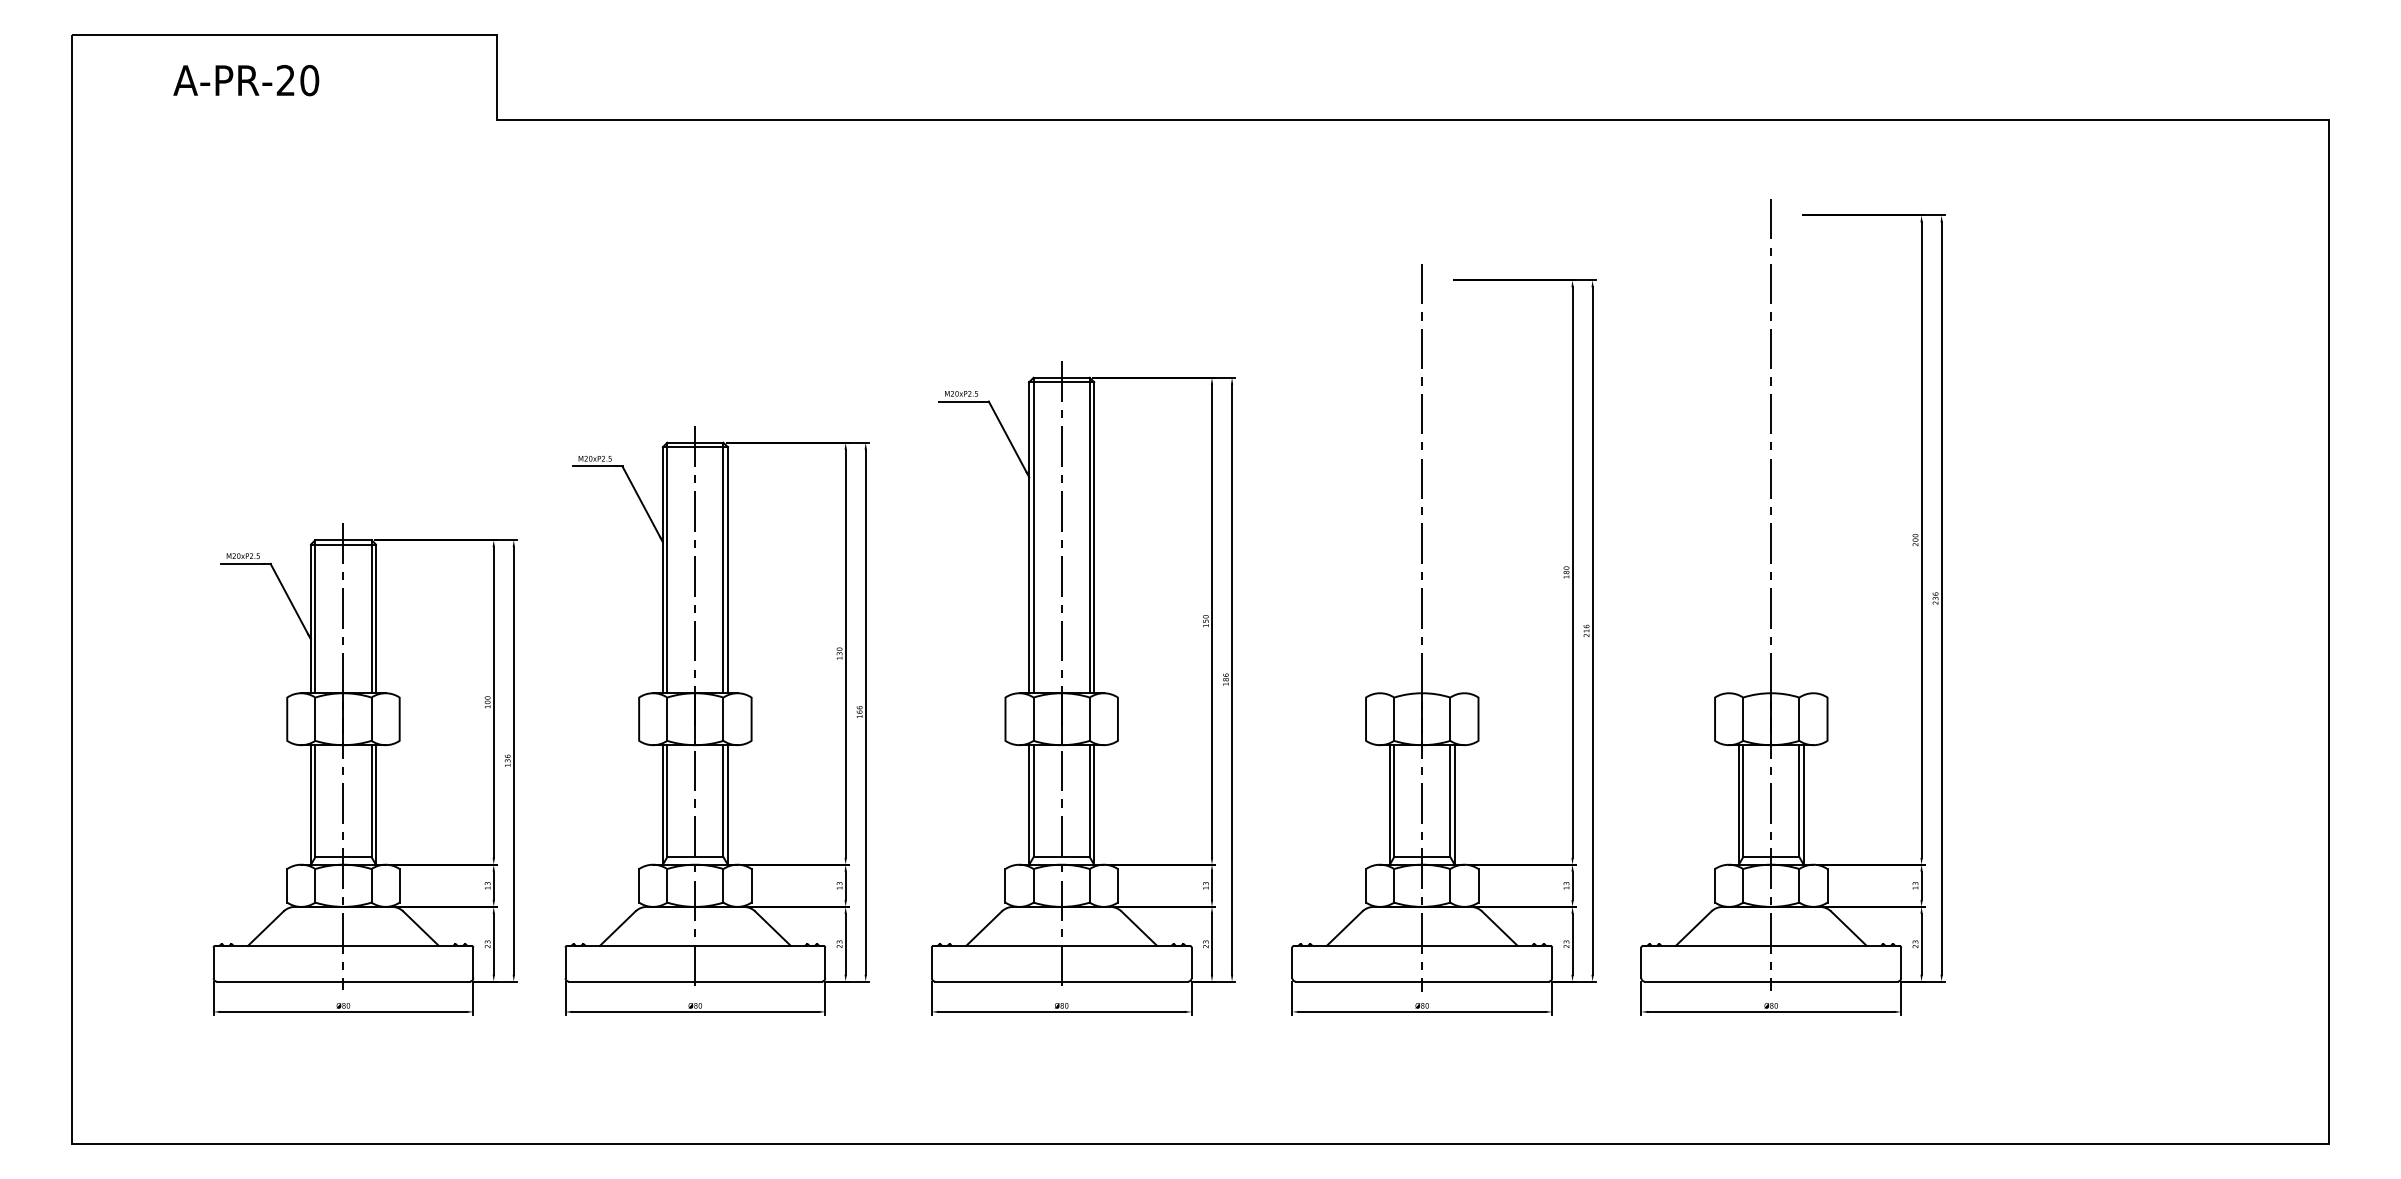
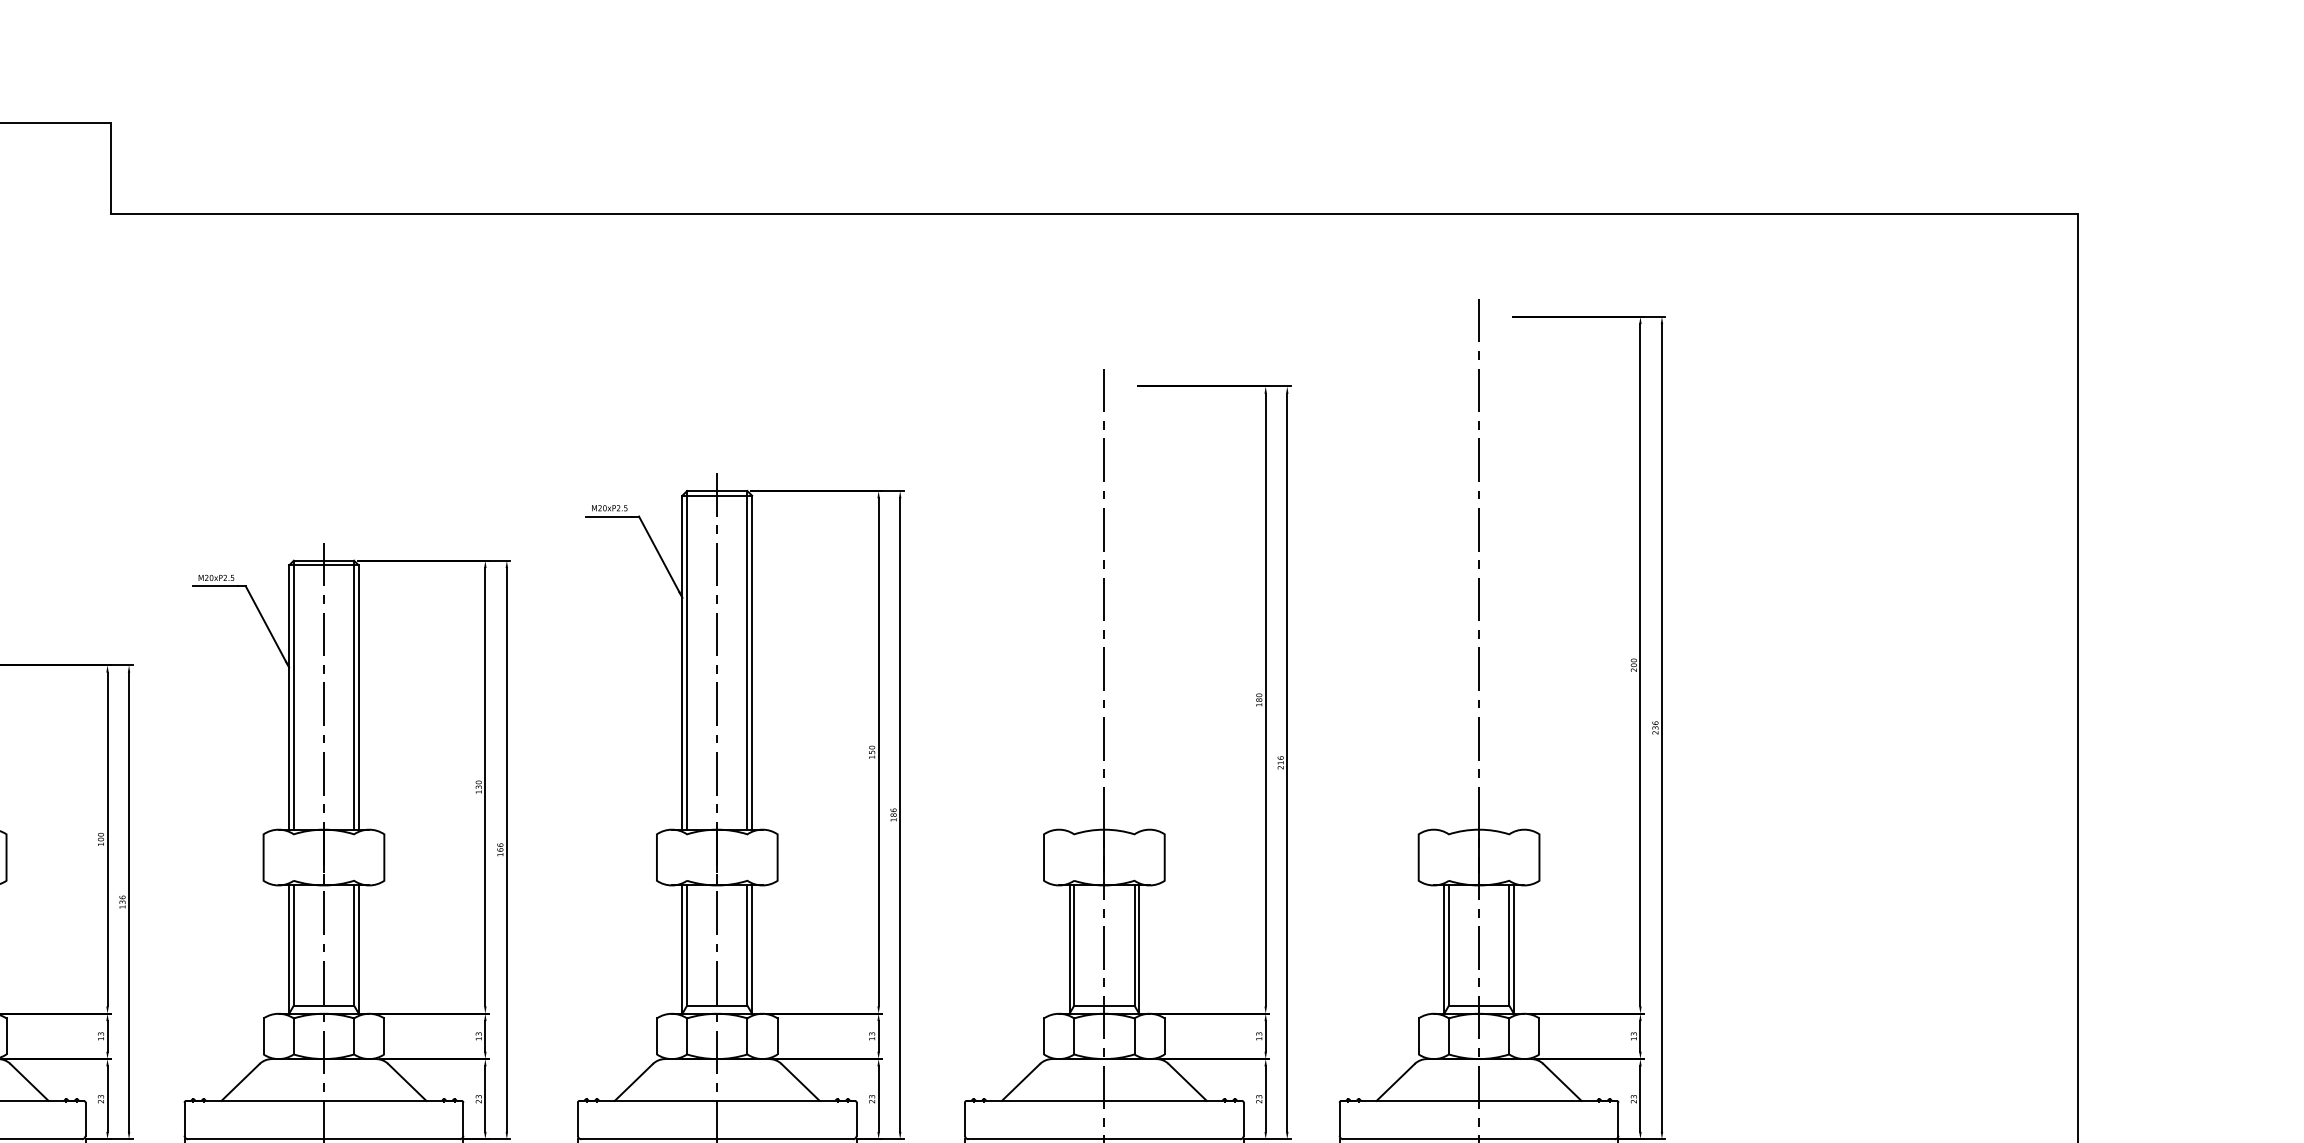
line: (667, 718) -> (294, 856), removed
line: (723, 718) -> (354, 856), removed
line: (1033, 718) -> (686, 856), removed
line: (1089, 718) -> (747, 856), removed
line: (1394, 718) -> (1074, 856), removed
line: (1450, 718) -> (1134, 856), removed
line: (1743, 718) -> (1449, 856), removed
line: (1799, 718) -> (1509, 856), removed

